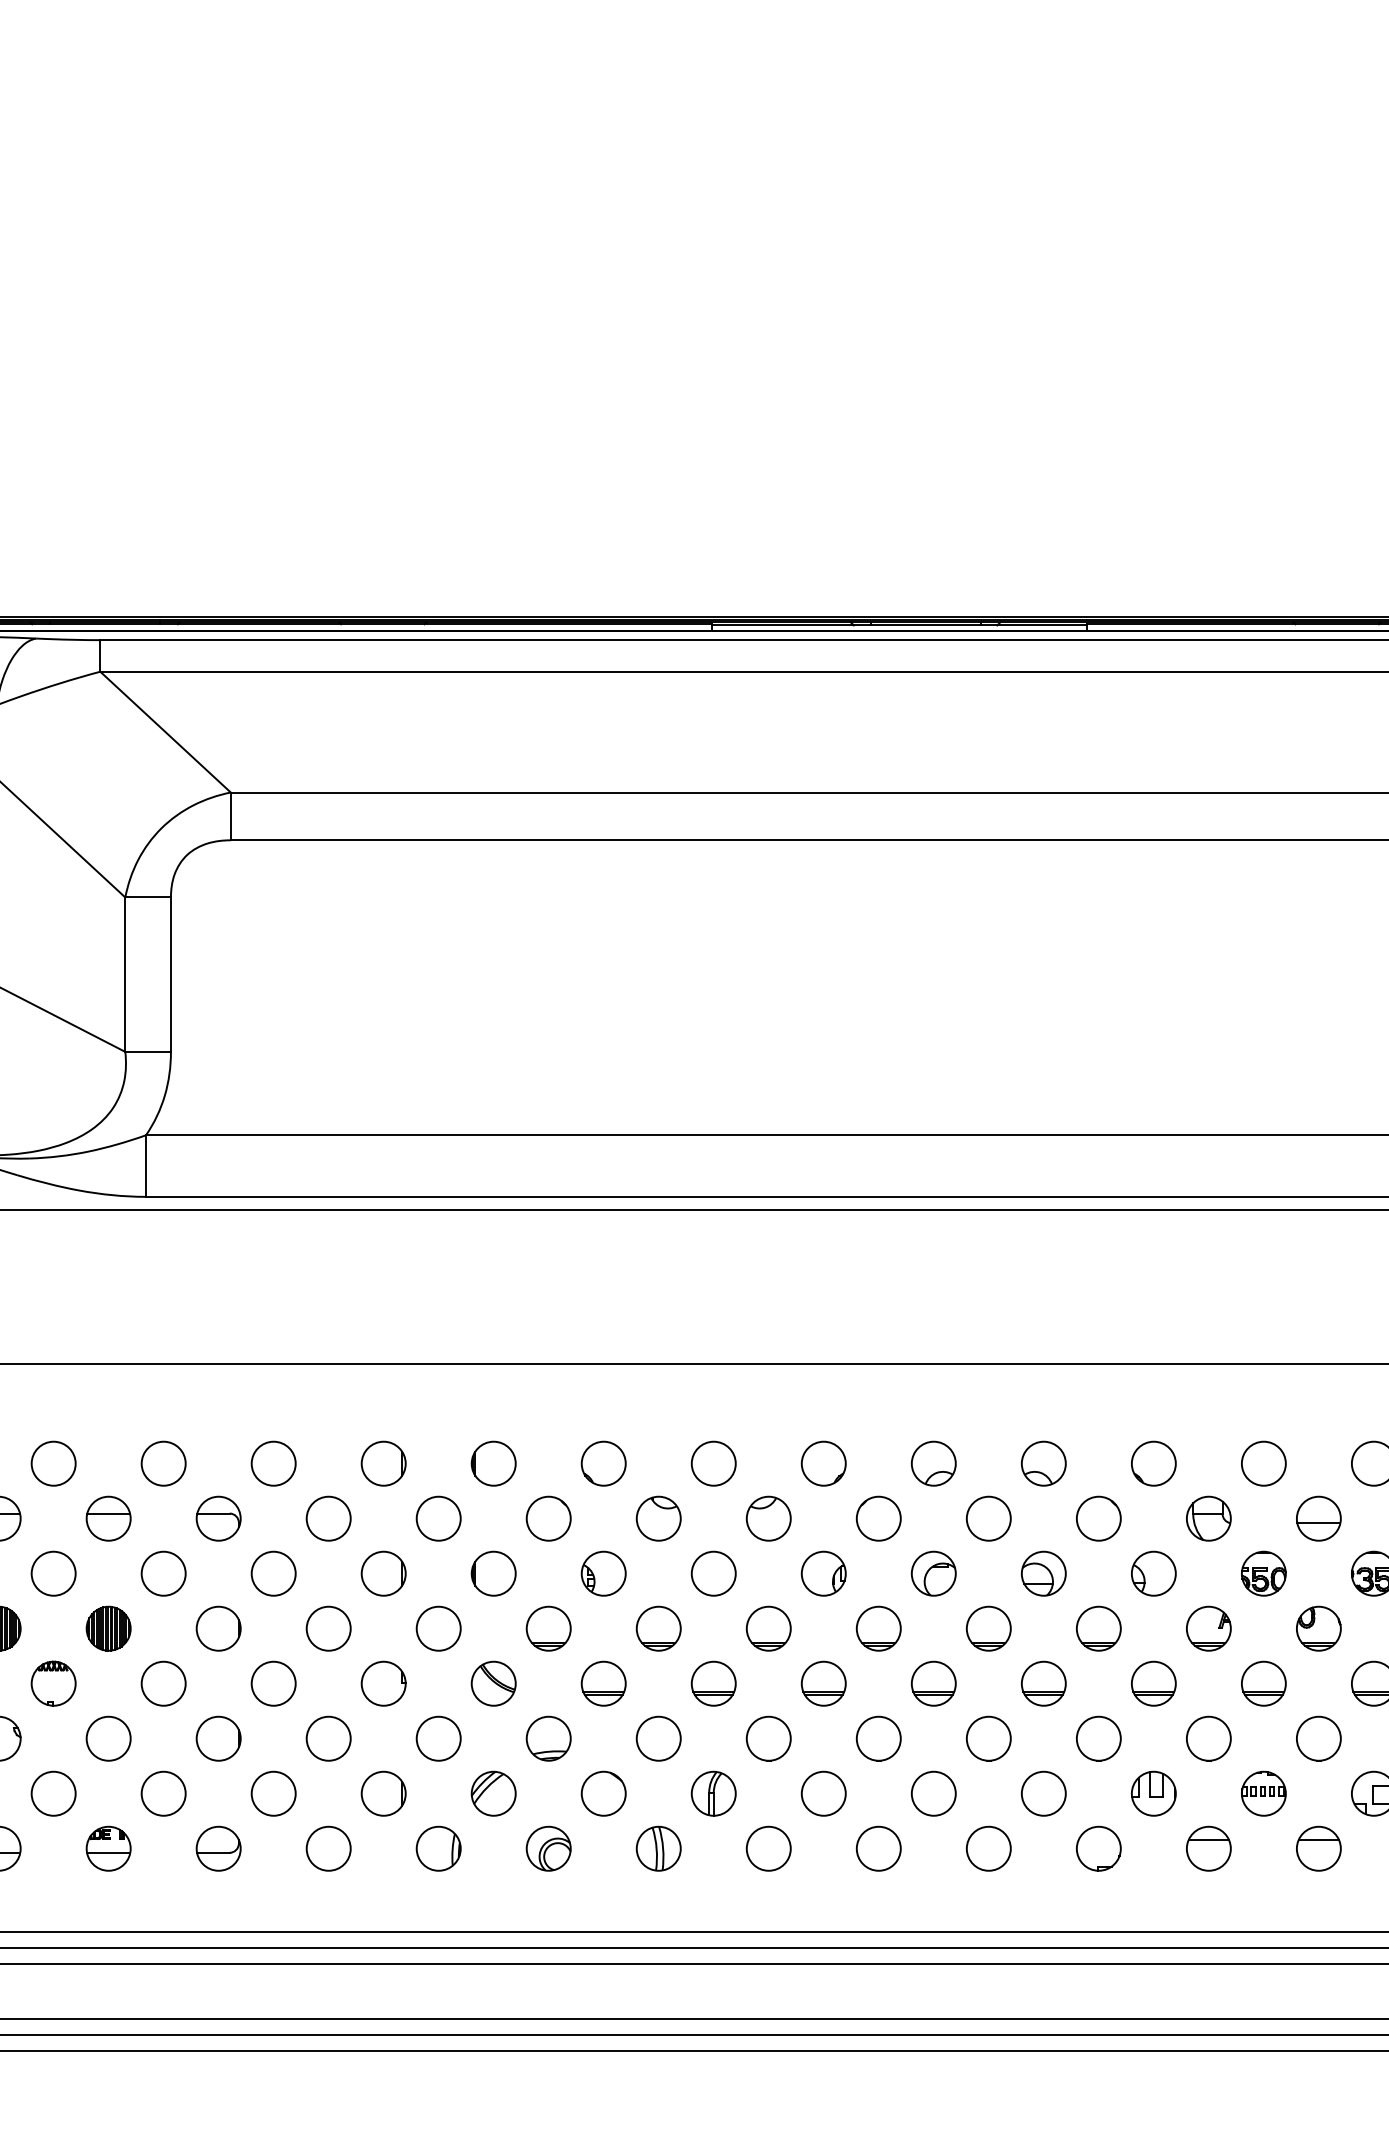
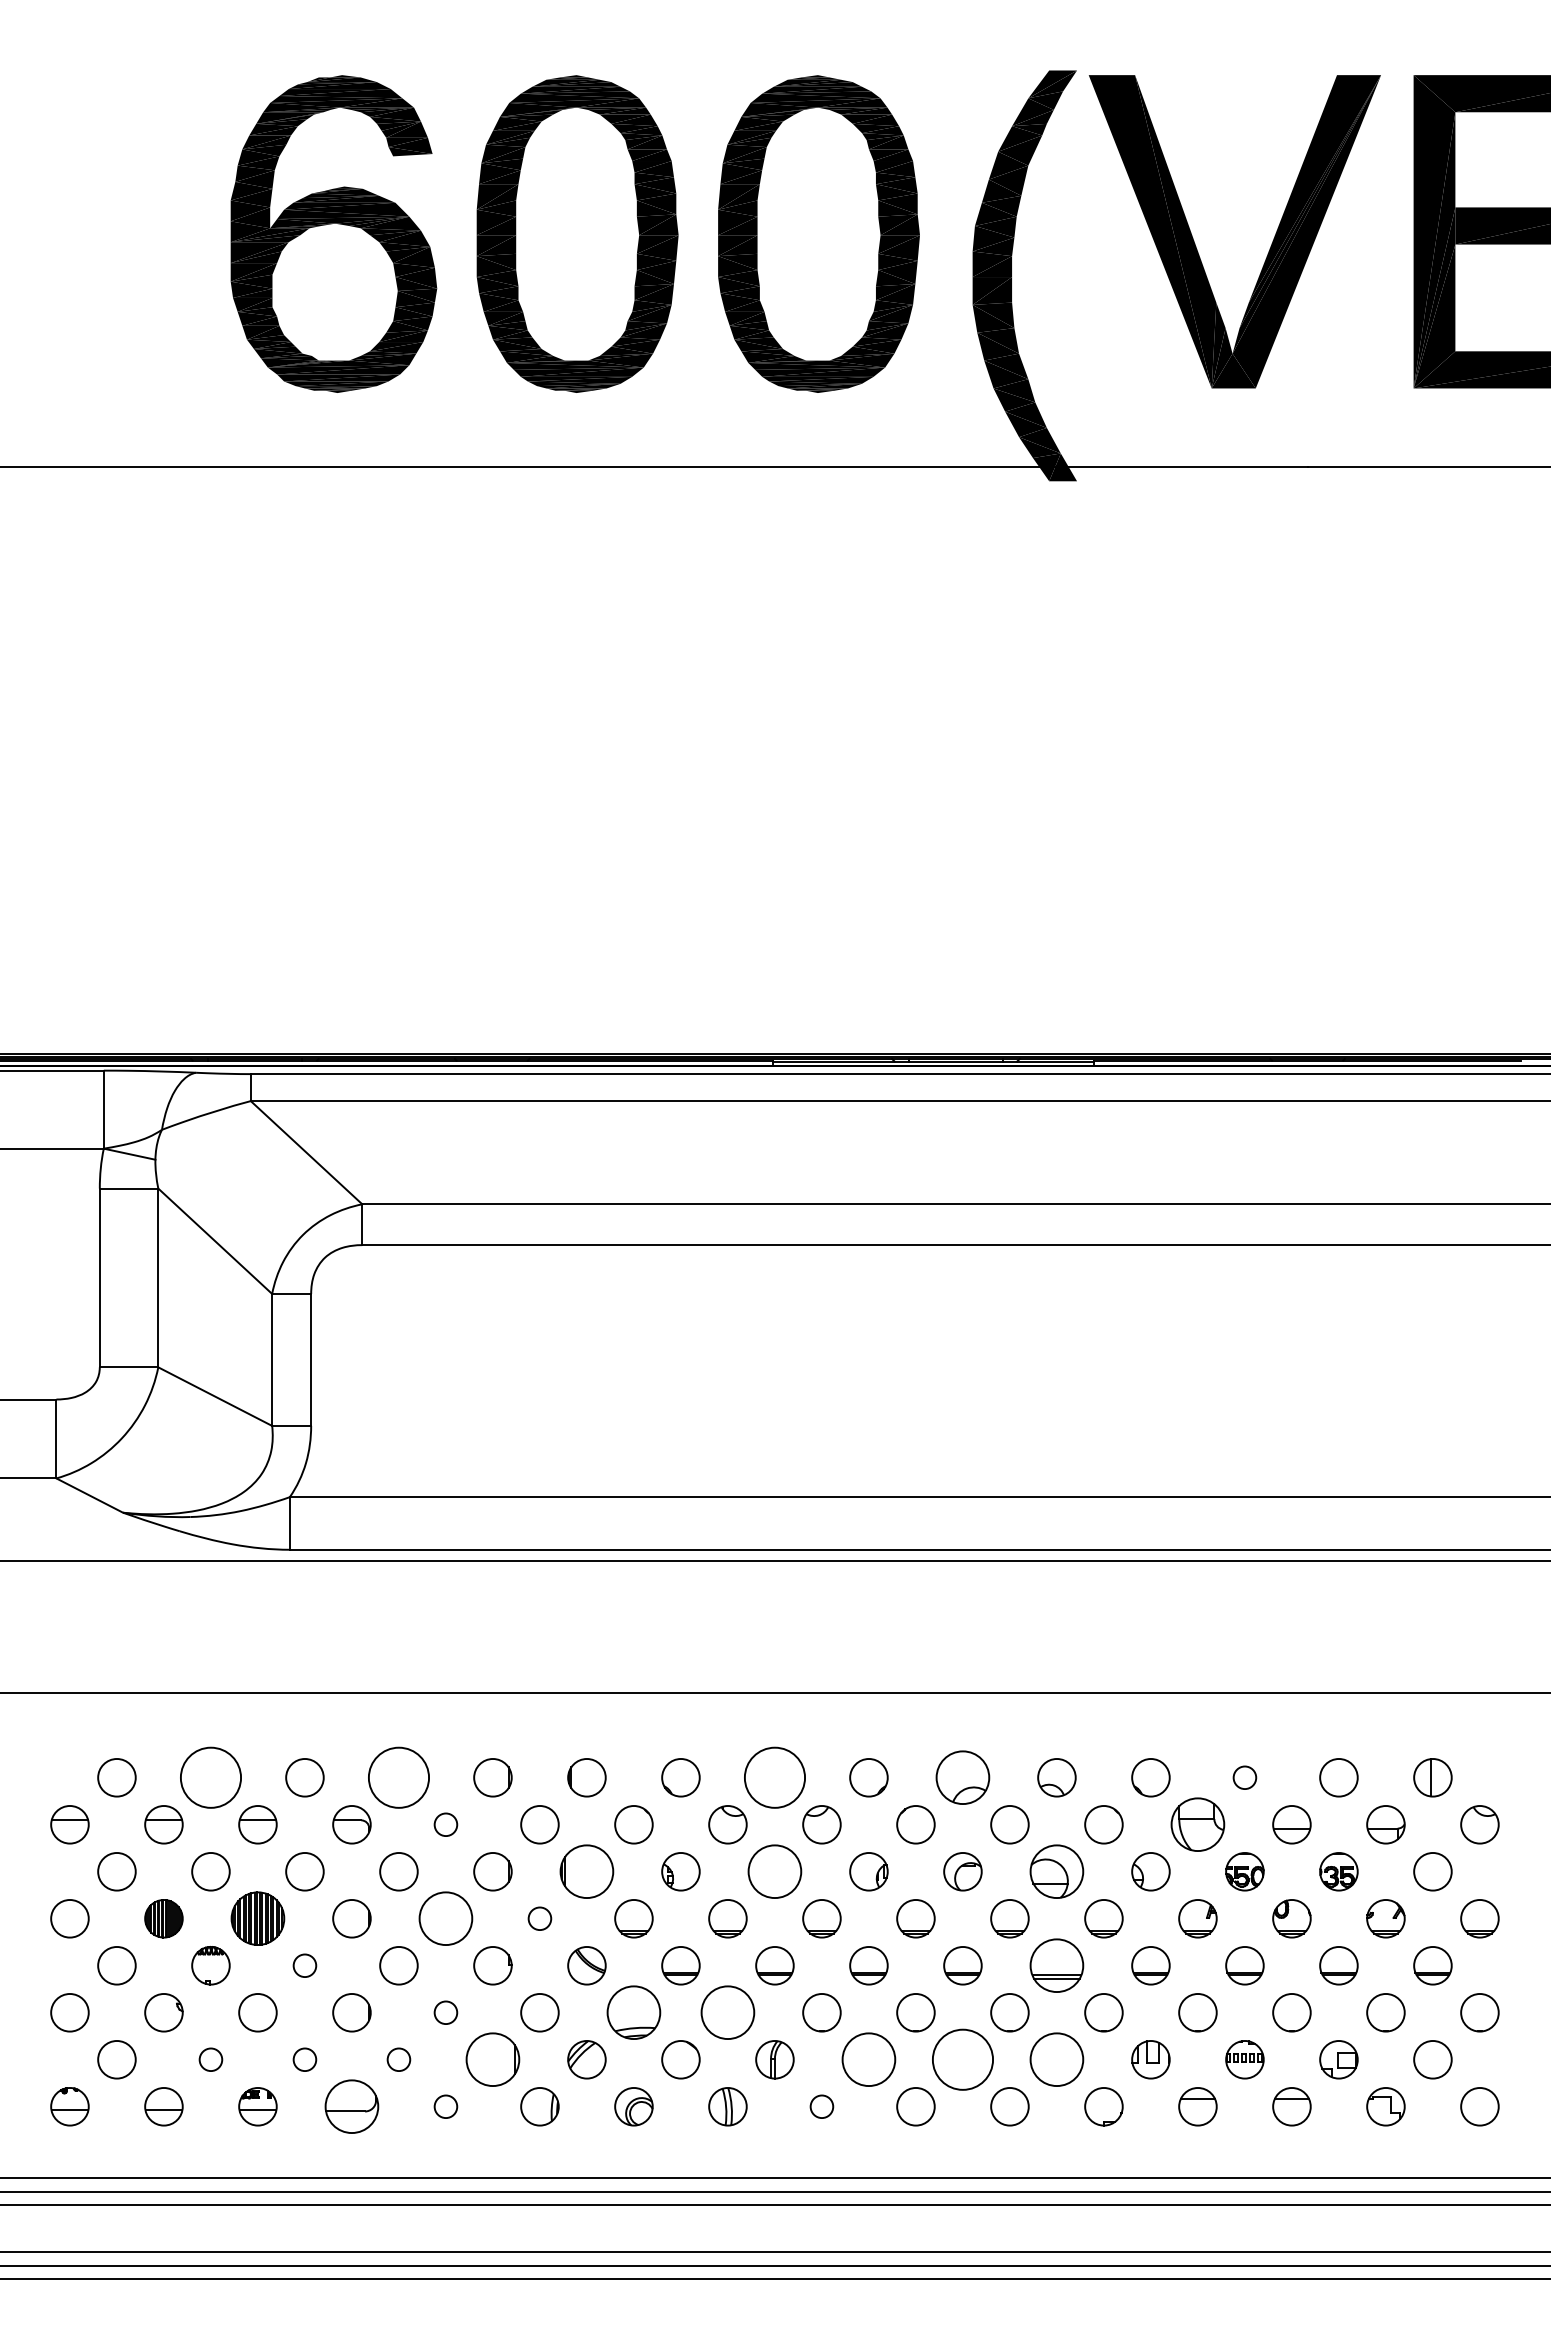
circle: (53, 1463) -> (210, 1777), size x1.6
circle: (273, 1463) -> (398, 1777), size x1.6
circle: (713, 1463) -> (774, 1777), size x1.6
part: (933, 1463) -> (962, 1777), size x1.4
circle: (1263, 1463) -> (1244, 1777), size x0.6
circle: (328, 1518) -> (445, 1824), size x0.6
part: (1208, 1518) -> (1197, 1824), size x1.4
part: (493, 1573) -> (586, 1871), size x1.4
circle: (713, 1573) -> (774, 1871), size x1.4
part: (1043, 1573) -> (1056, 1871), size x1.4
part: (108, 1628) -> (257, 1918), size x1.4
circle: (328, 1628) -> (445, 1918), size x1.4
circle: (438, 1628) -> (539, 1918), size x0.6
circle: (163, 1683) -> (304, 1965), size x0.6
part: (1043, 1683) -> (1056, 1965), size x1.4
circle: (328, 1738) -> (445, 2012), size x0.6
part: (548, 1738) -> (633, 2012), size x1.4
circle: (658, 1738) -> (727, 2012), size x1.4
circle: (53, 1793) -> (210, 2059), size x0.6
circle: (163, 1793) -> (304, 2059), size x0.6
circle: (273, 1793) -> (398, 2059), size x0.6
part: (383, 1793) -> (492, 2059), size x1.4
circle: (823, 1793) -> (868, 2059), size x1.4
circle: (933, 1793) -> (962, 2059), size x1.6
circle: (1043, 1793) -> (1056, 2059), size x1.4
part: (218, 1848) -> (351, 2106), size x1.4
circle: (328, 1848) -> (445, 2106), size x0.6
circle: (768, 1848) -> (821, 2106), size x0.6

